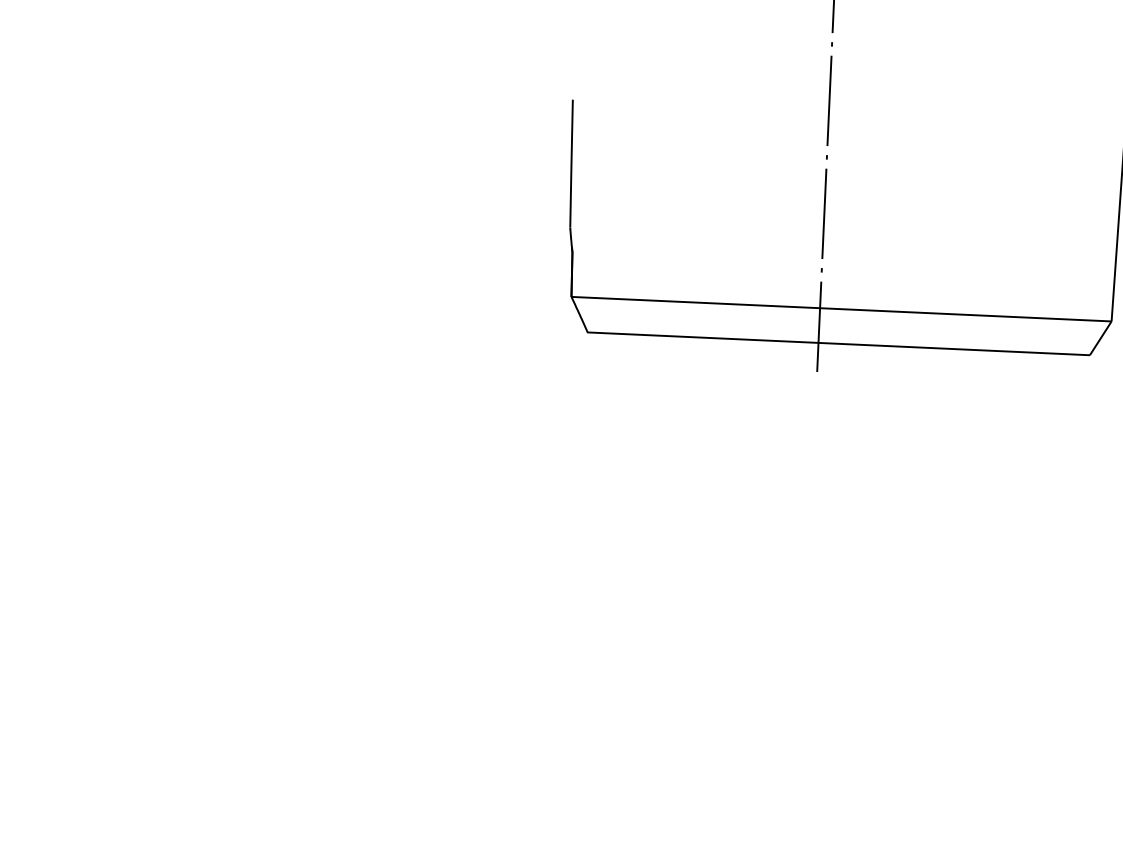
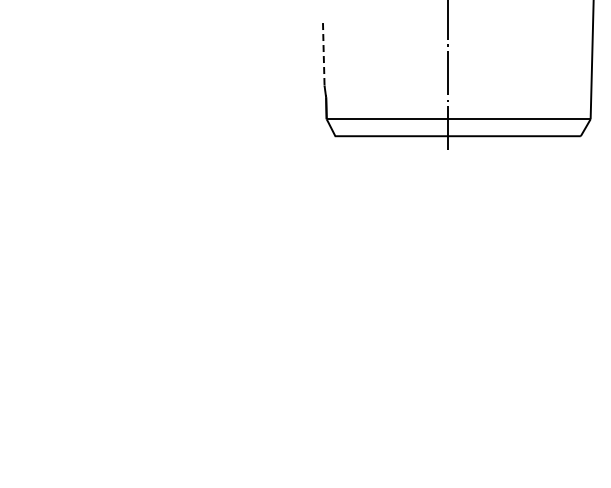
line: (570, 164) -> (323, 54), solid -> dashed

